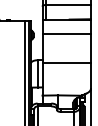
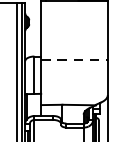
line: (66, 34) -> (74, 21), removed
line: (67, 62) -> (75, 59), solid -> dashed

